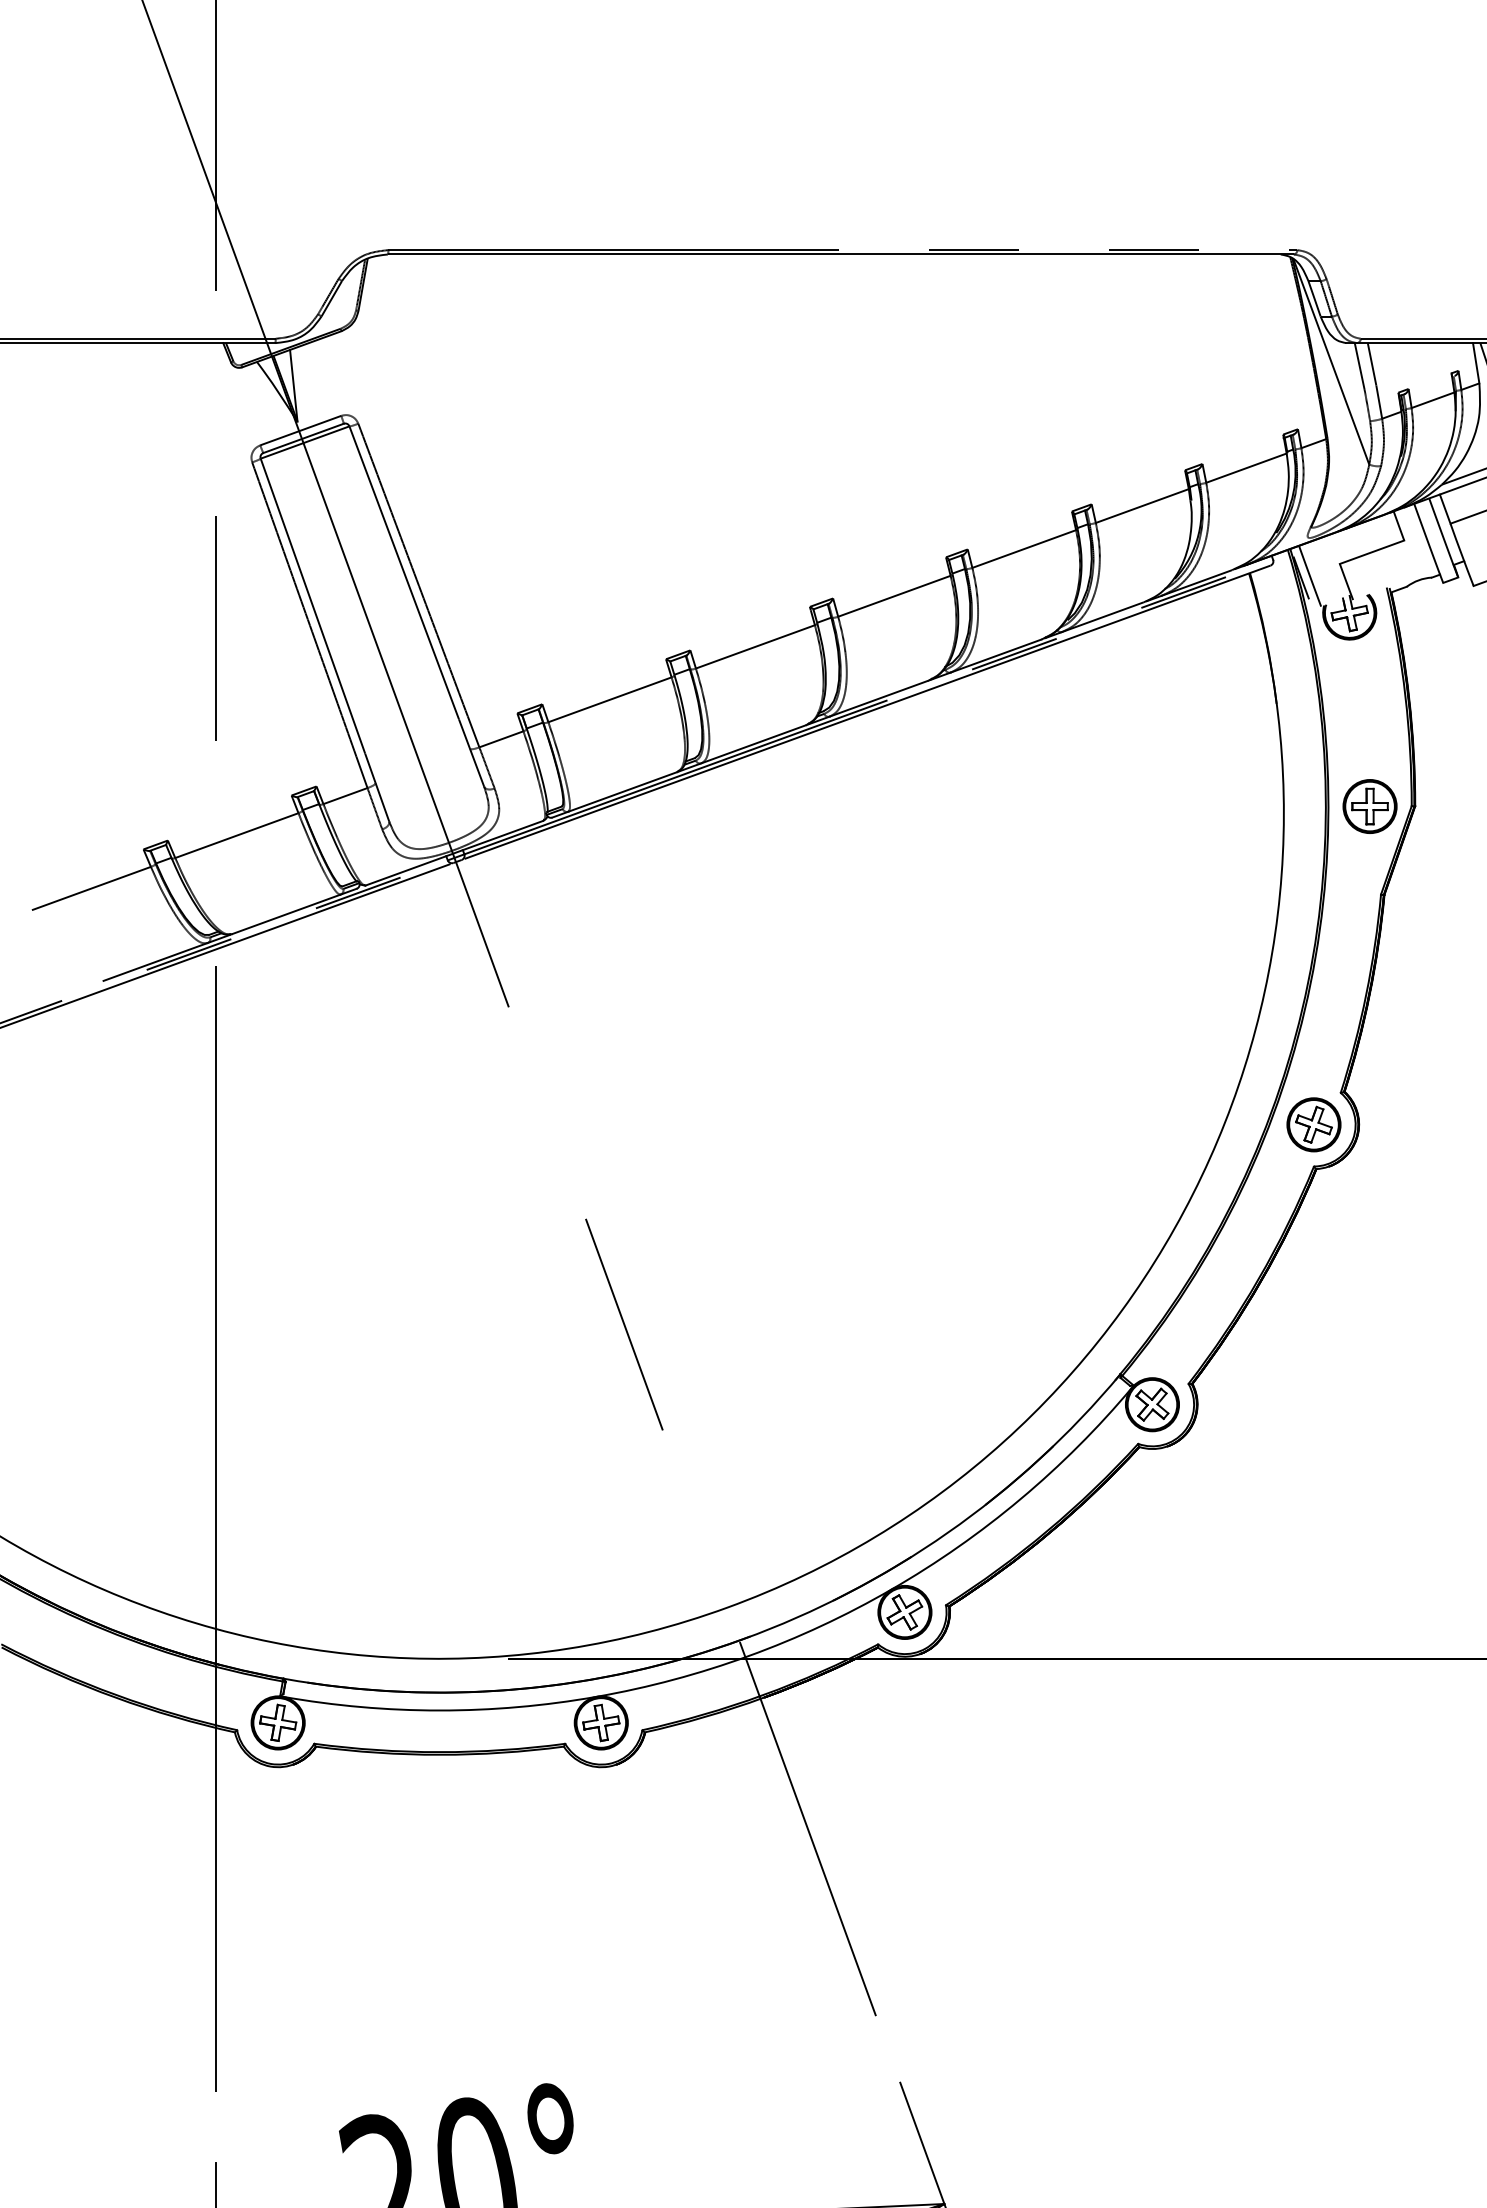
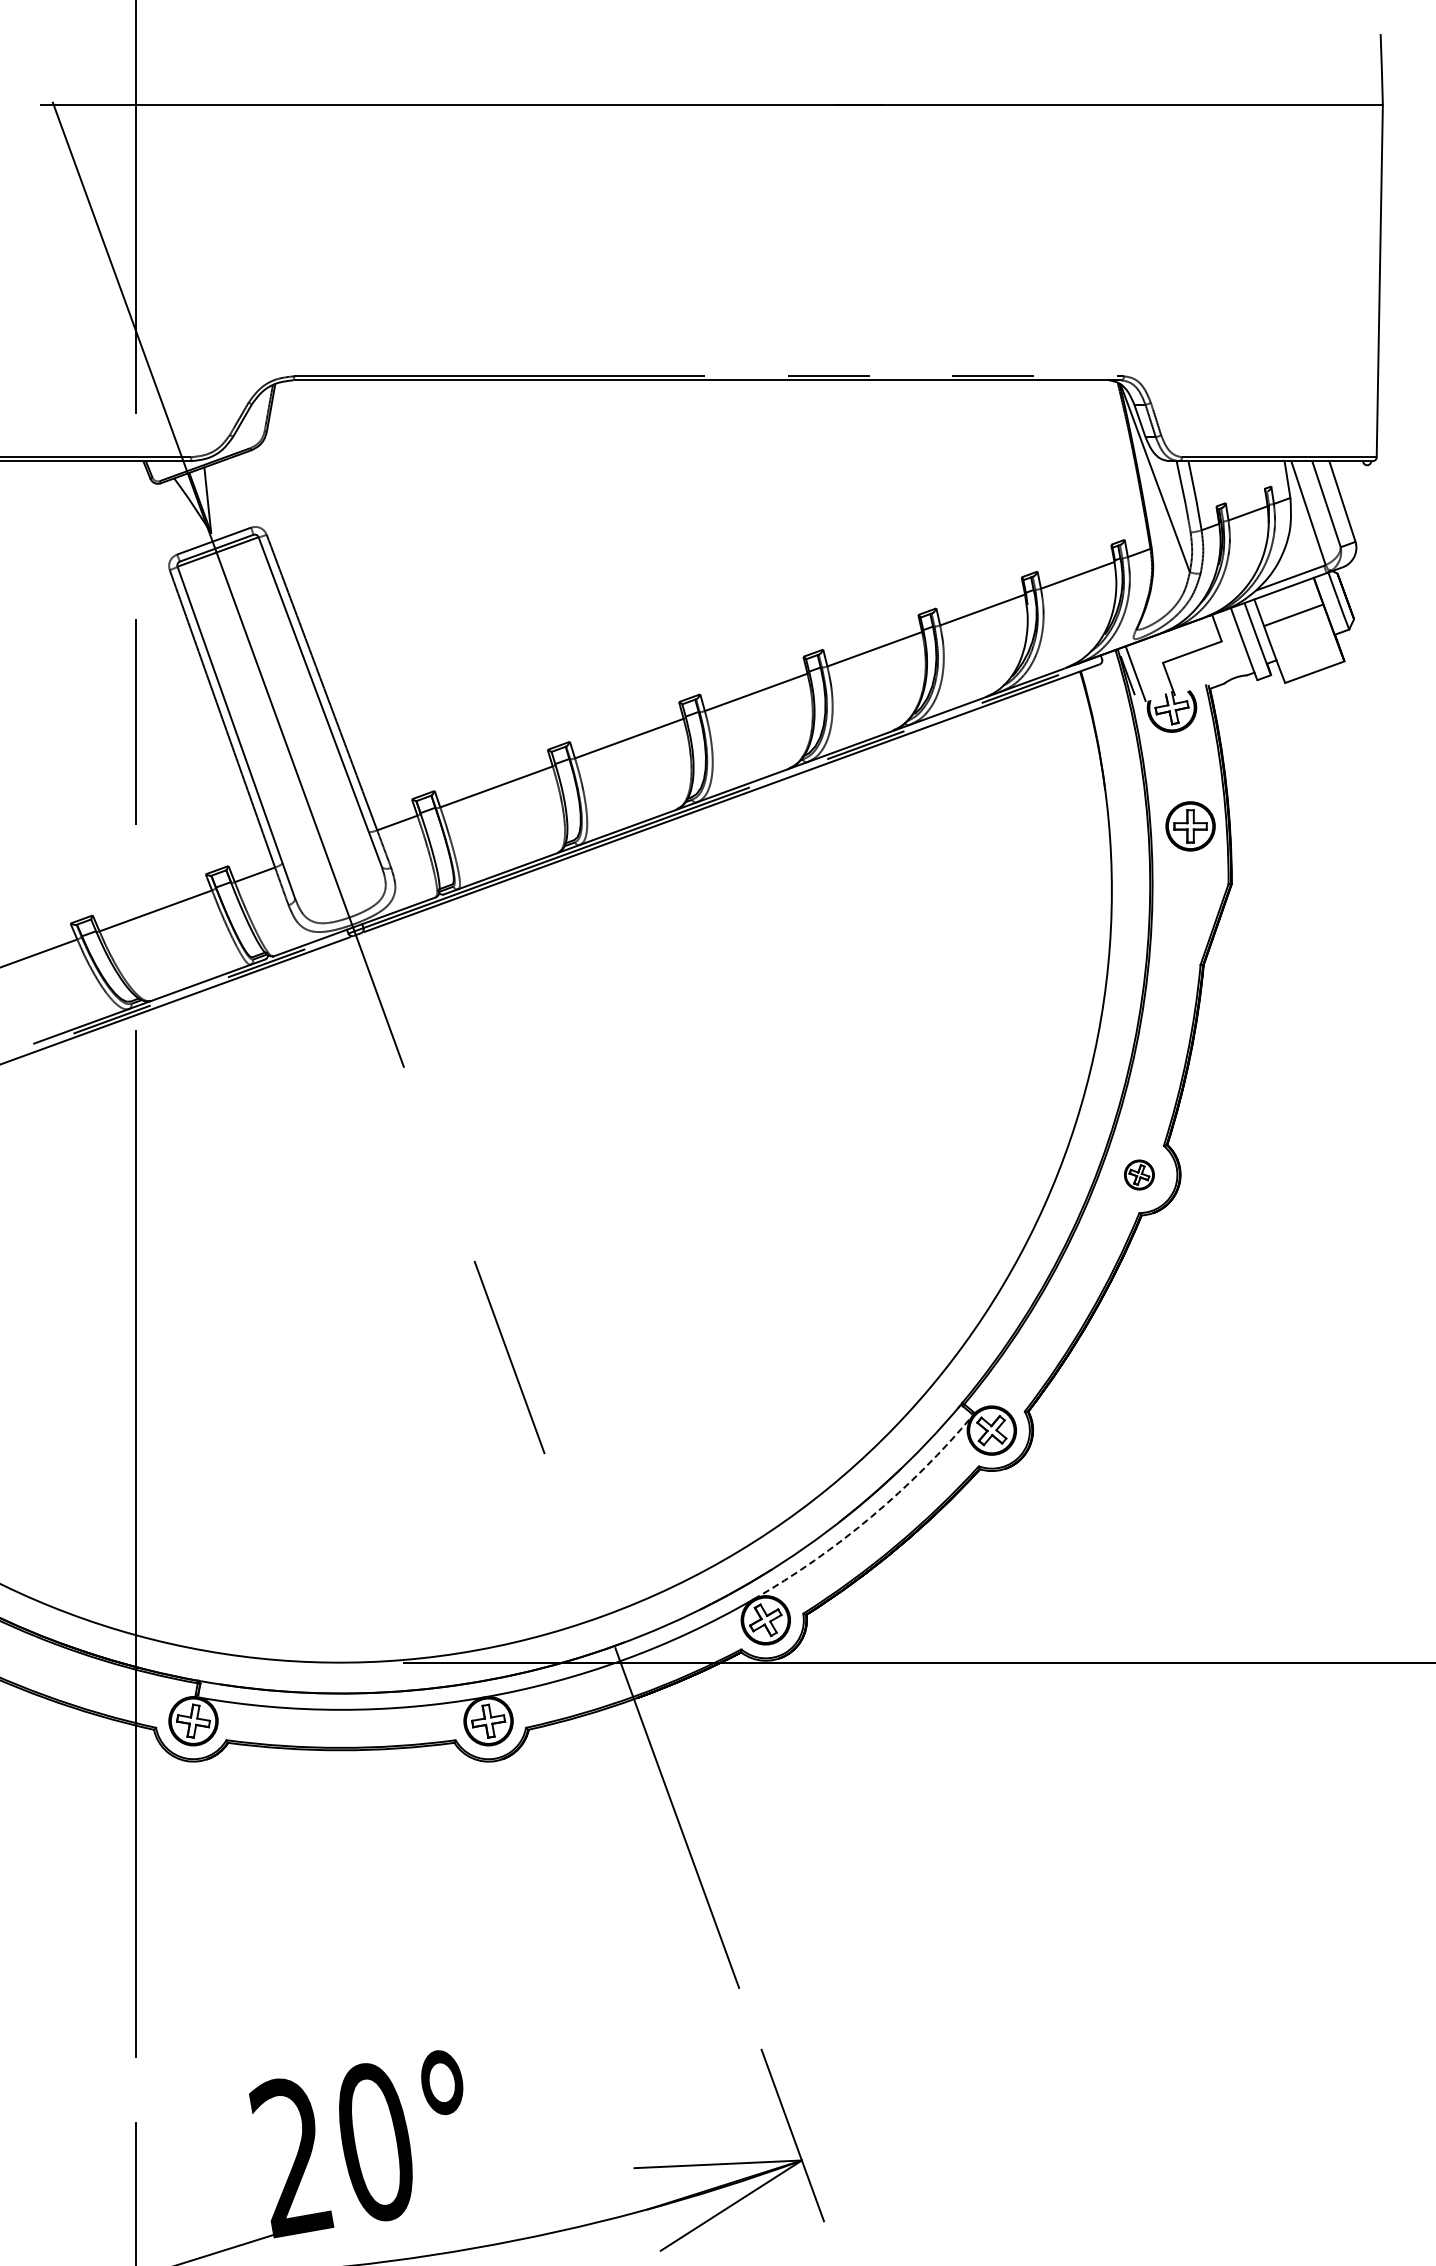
part: (1369, 806) -> (1190, 826), moved
part: (1314, 1124) -> (1139, 1174), size x0.6
arc: (1020, 1498) -> (871, 1516), solid -> dashed

